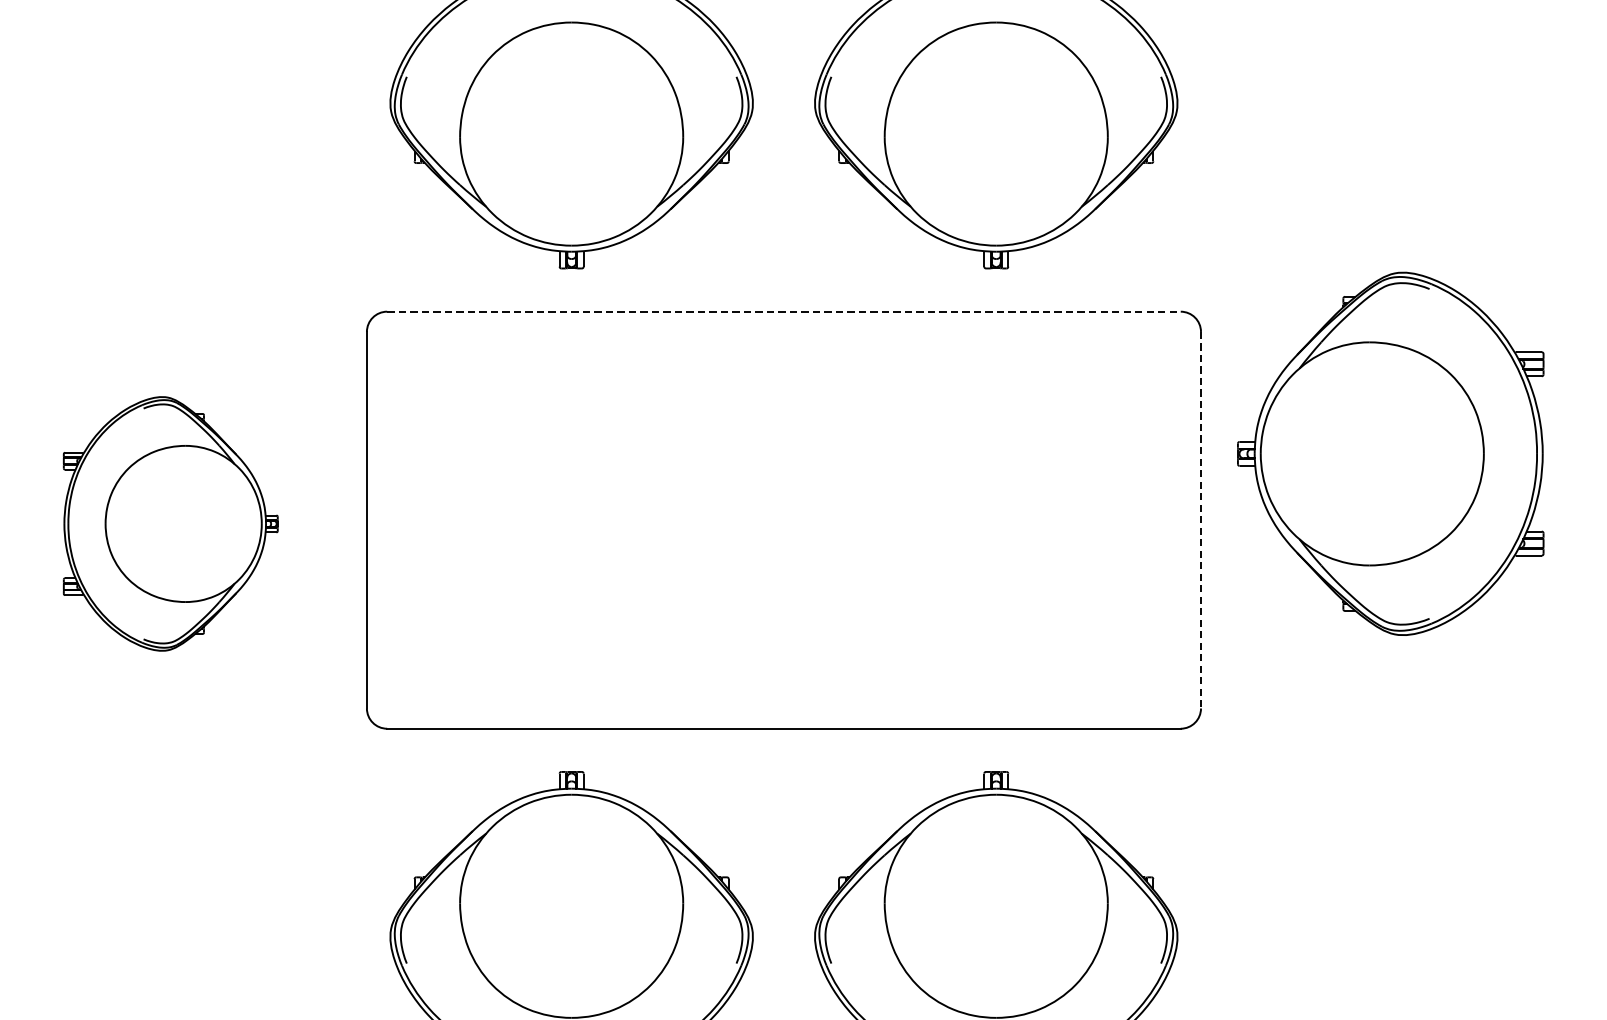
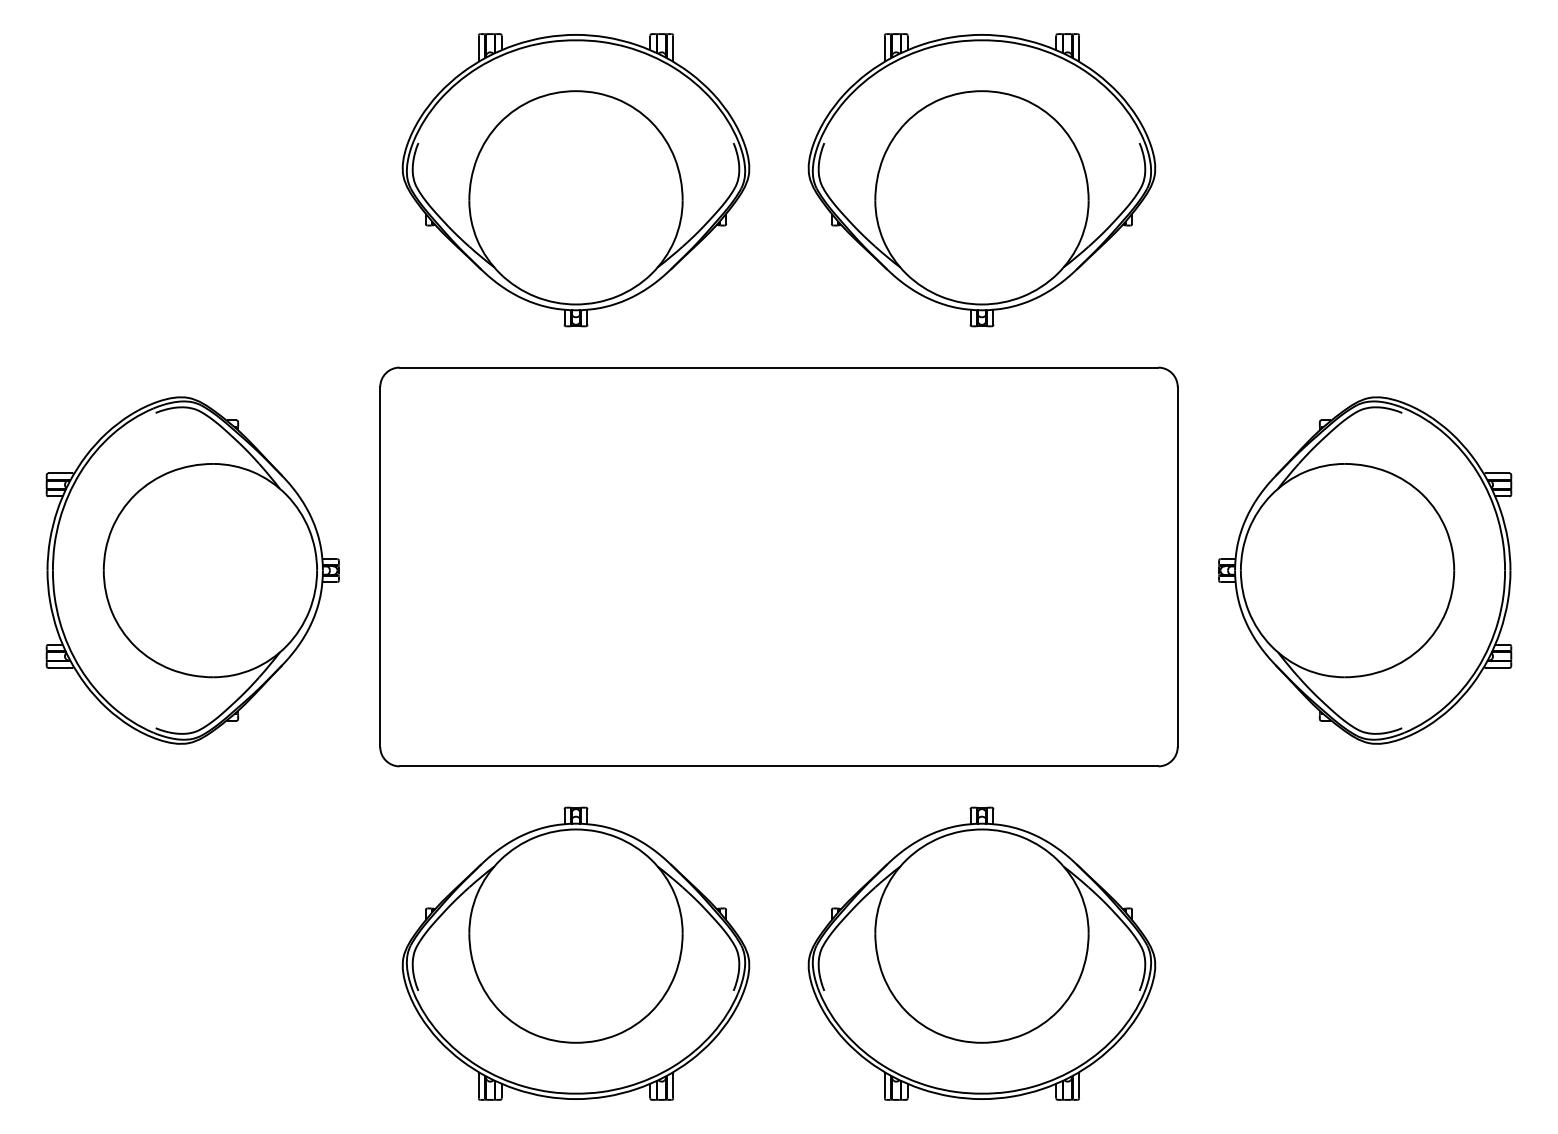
line: (784, 311) -> (779, 367), dashed -> solid
part: (1391, 453) -> (1365, 570), moved
line: (1200, 520) -> (1177, 567), dashed -> solid
part: (170, 523) -> (192, 570), size x1.43

